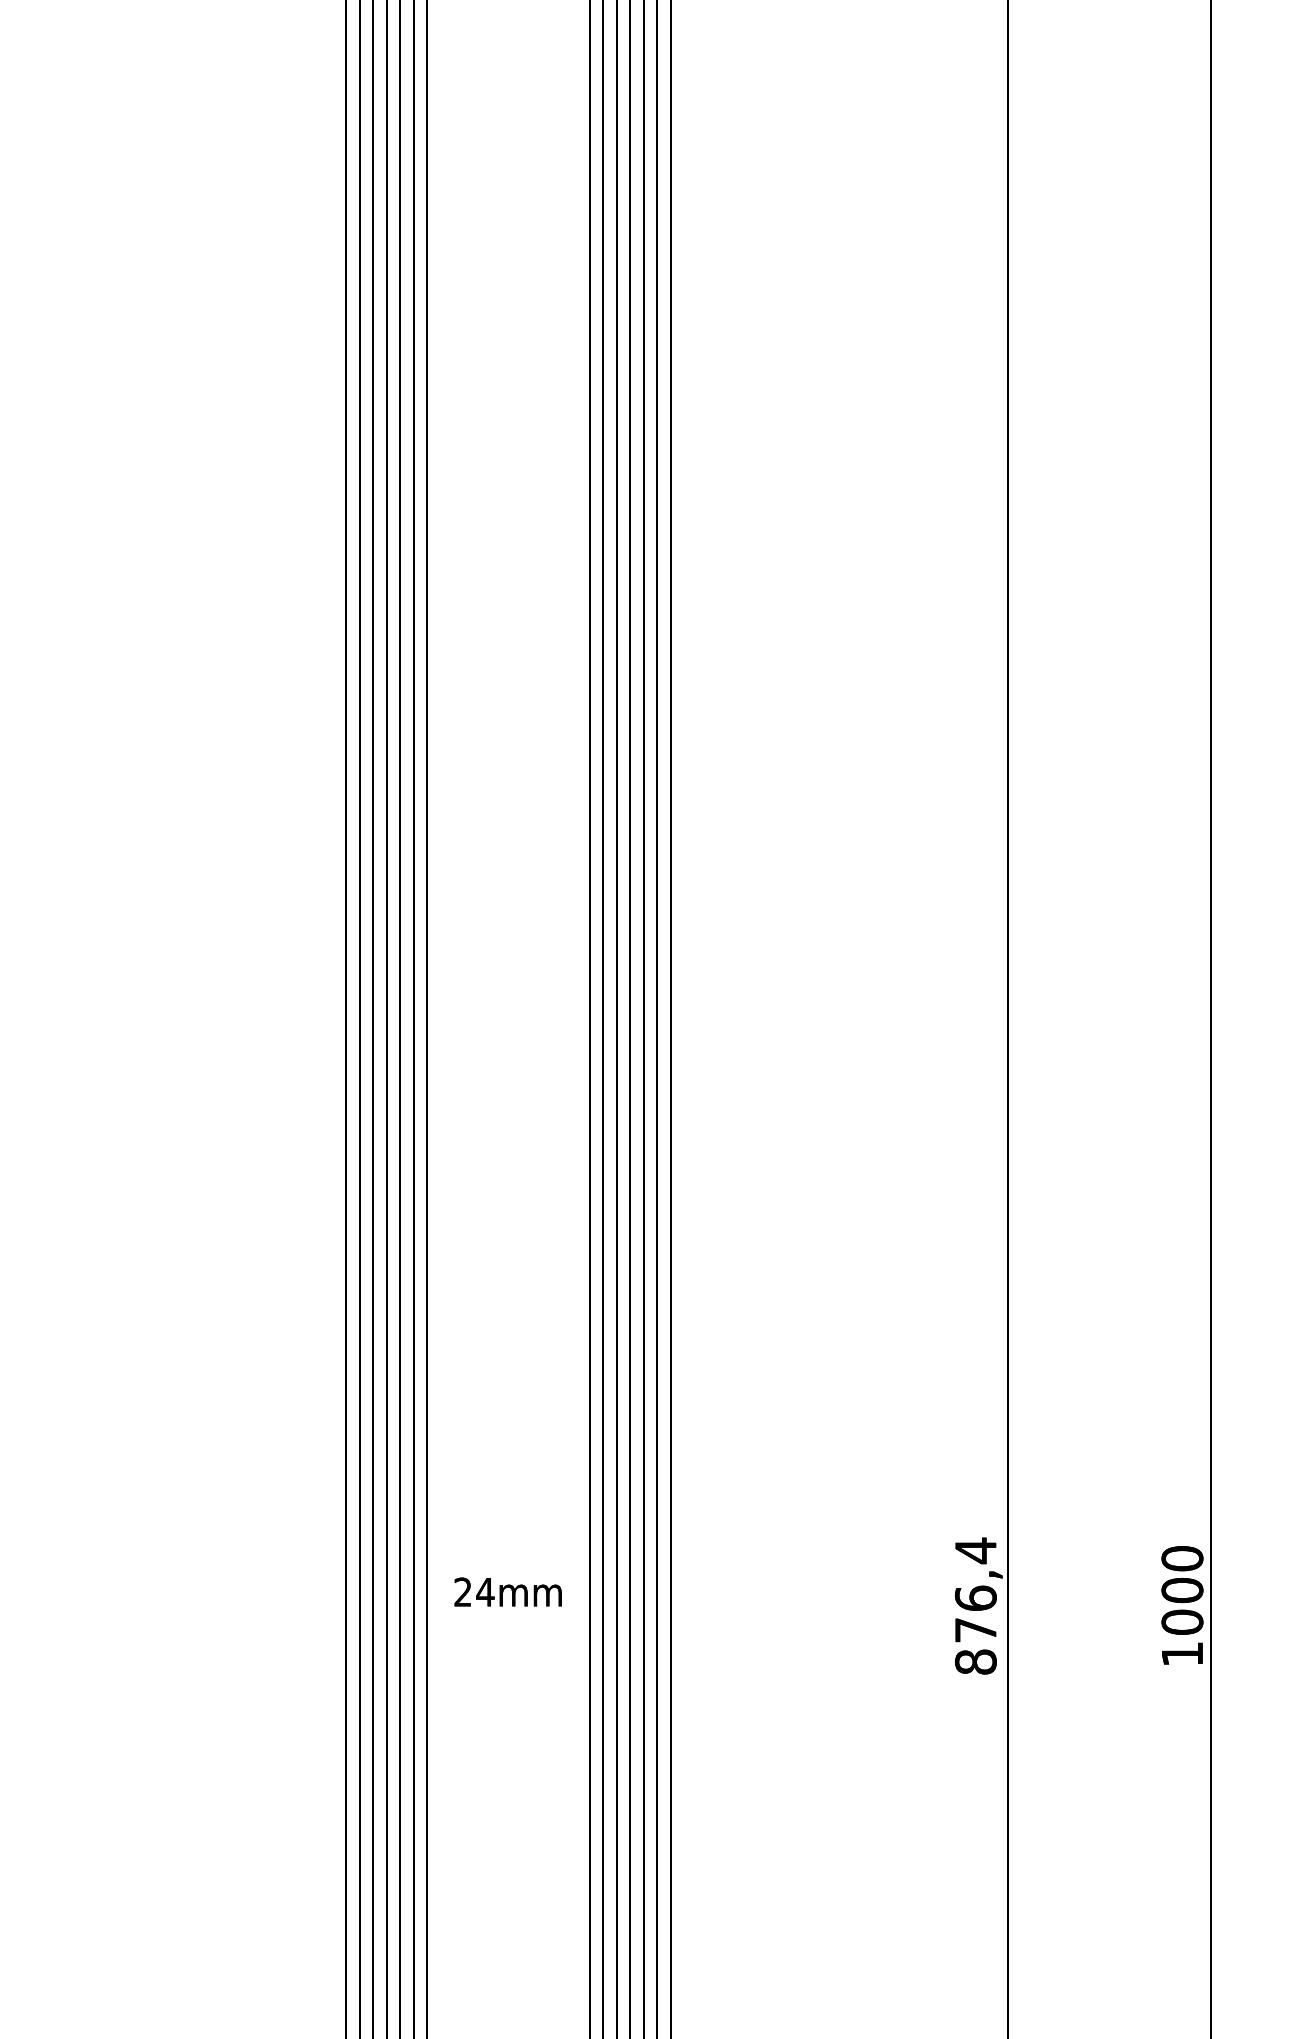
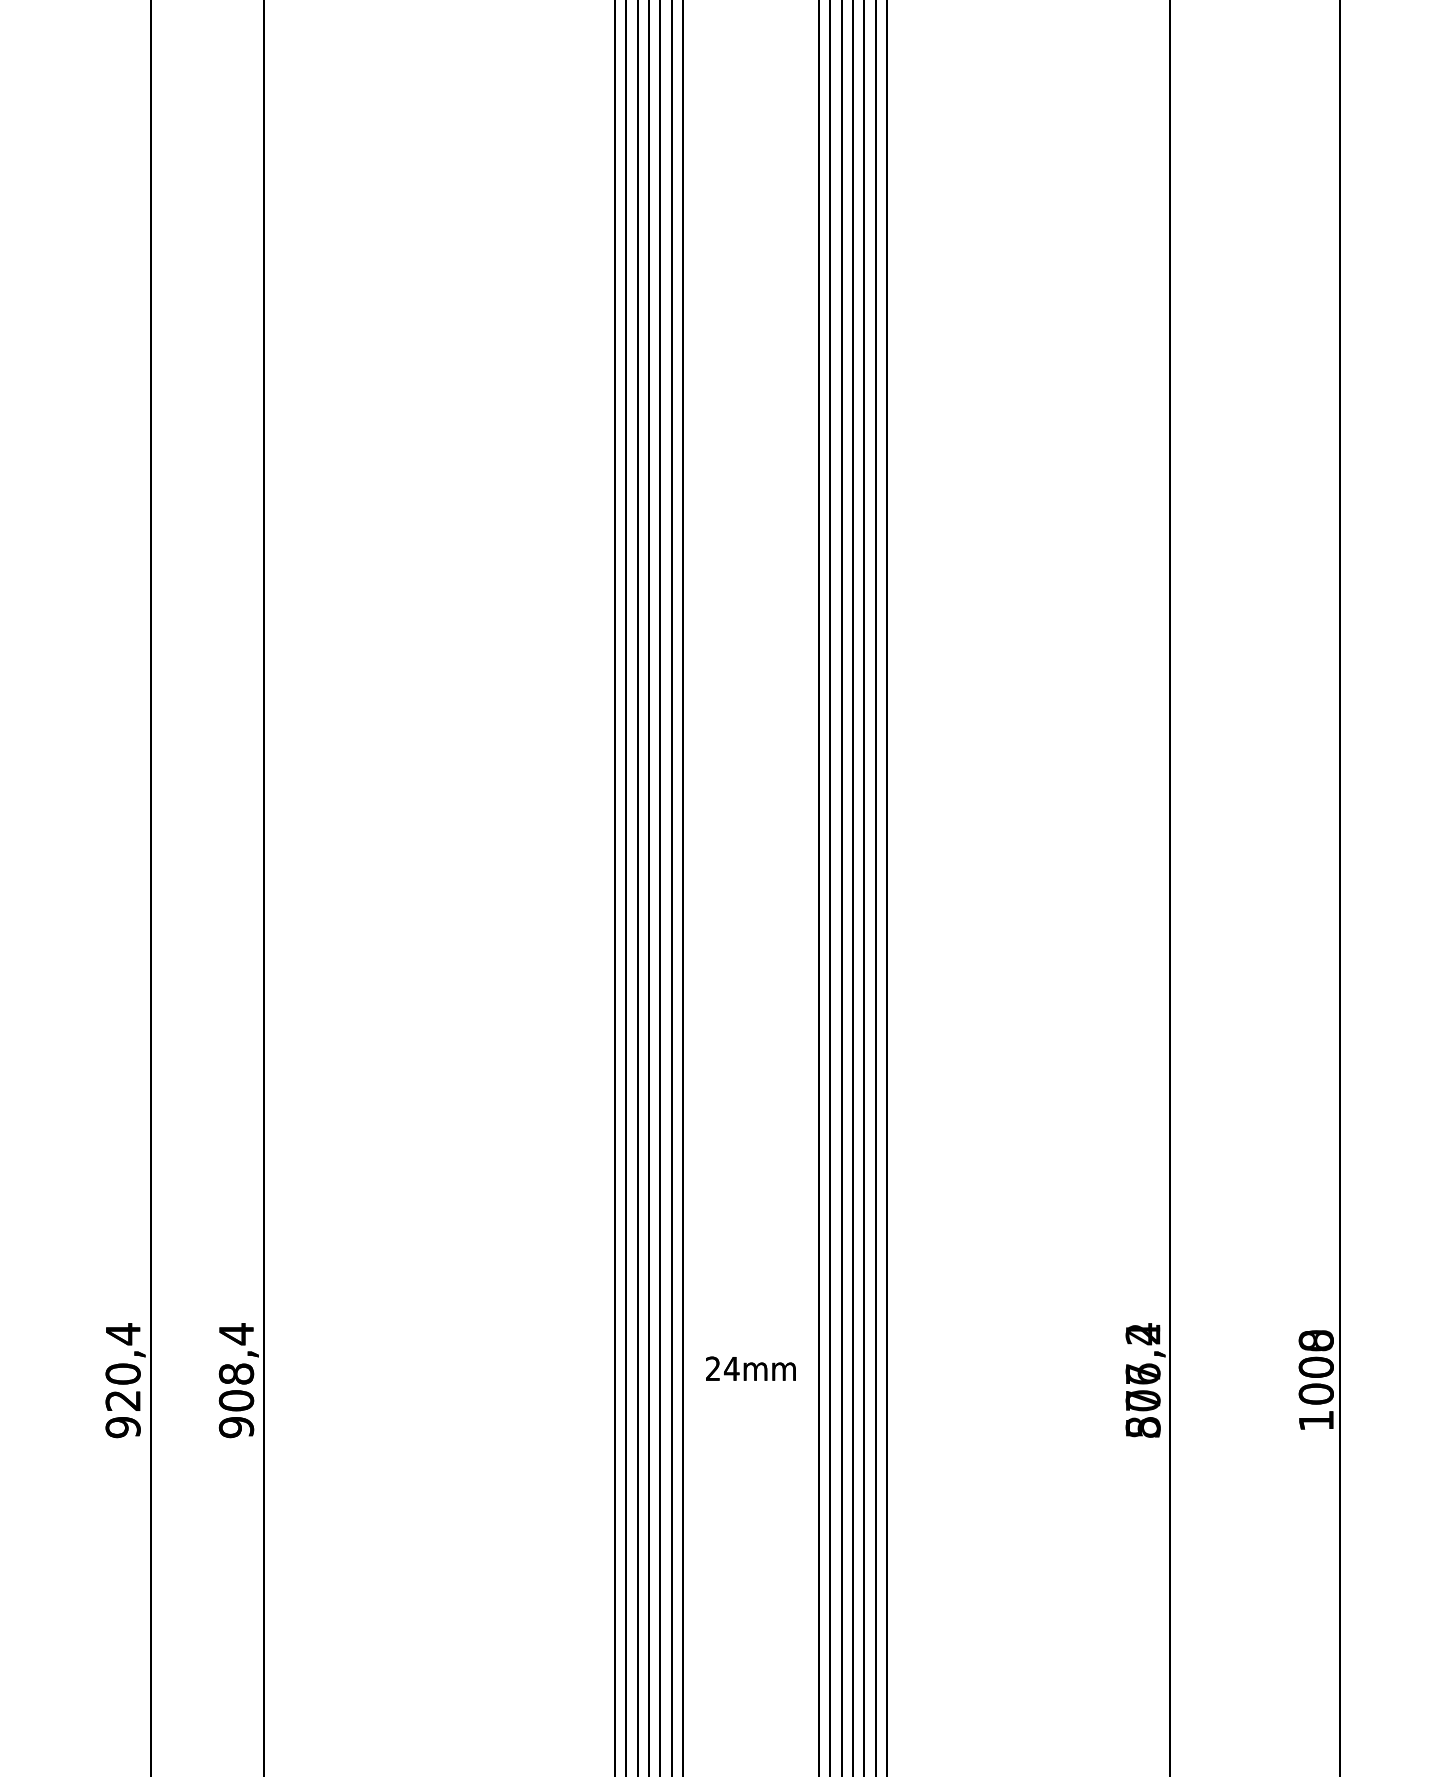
text: (1182, 1558) -> (1316, 1340), 1000 -> 1008
text: (975, 1606) -> (1142, 1380), 876,4 -> 507,2

